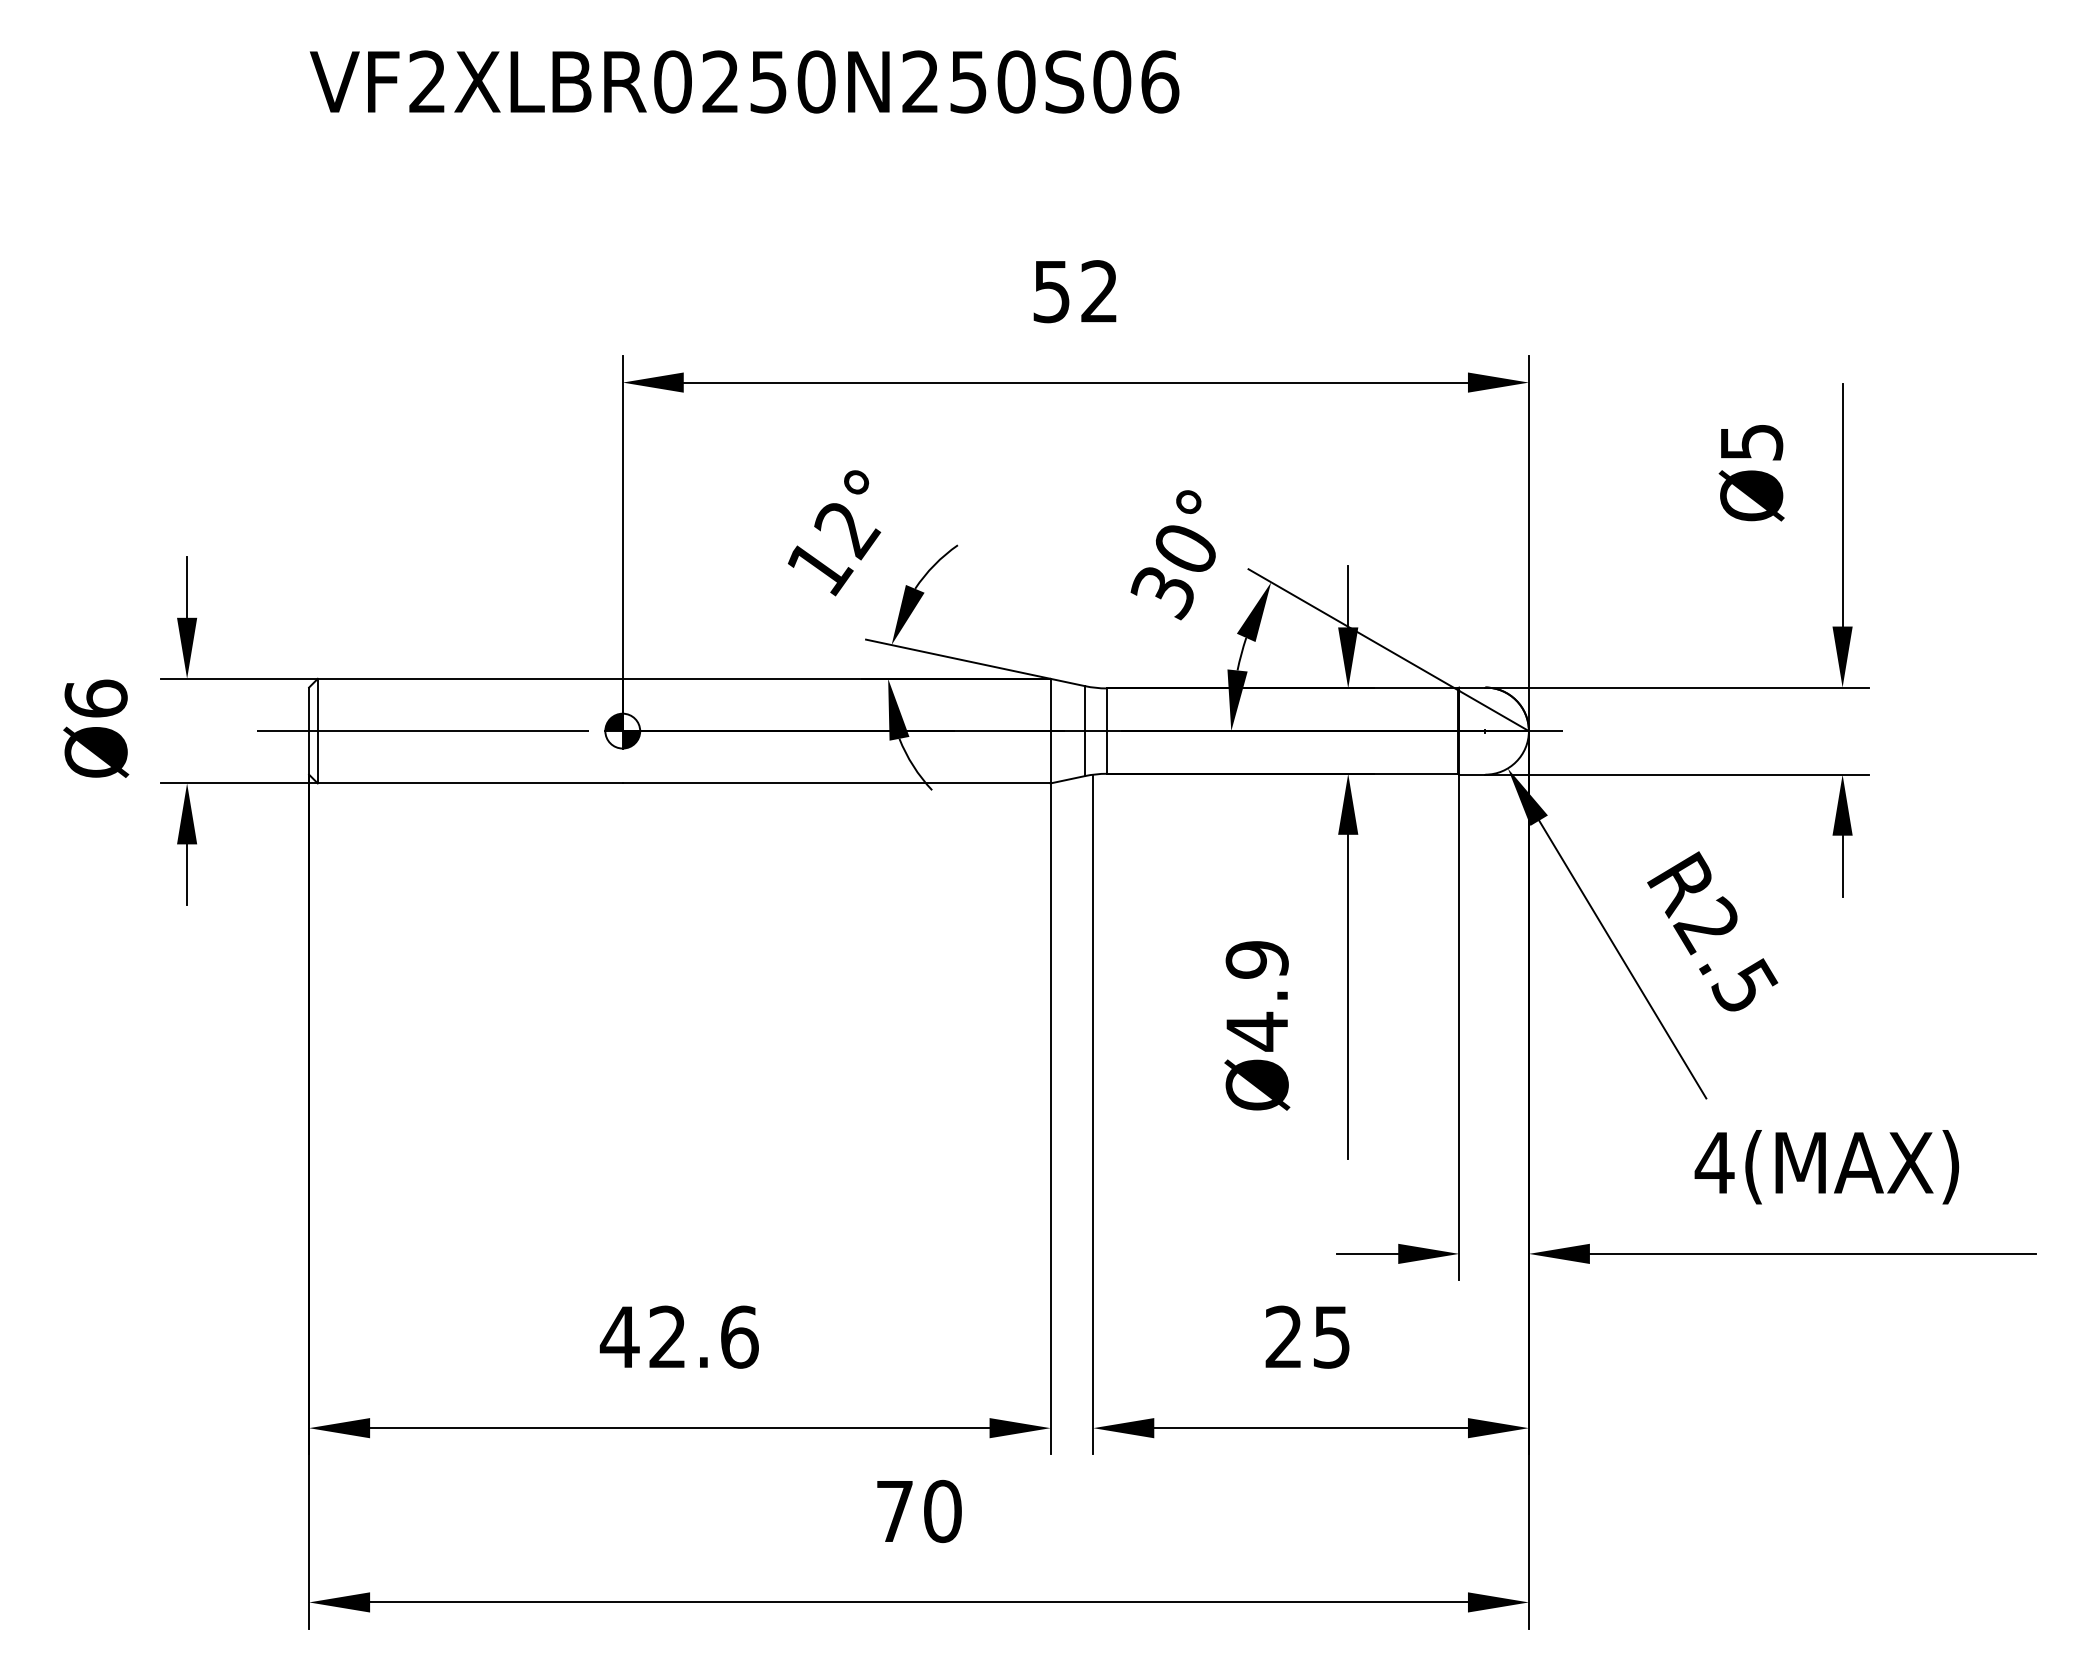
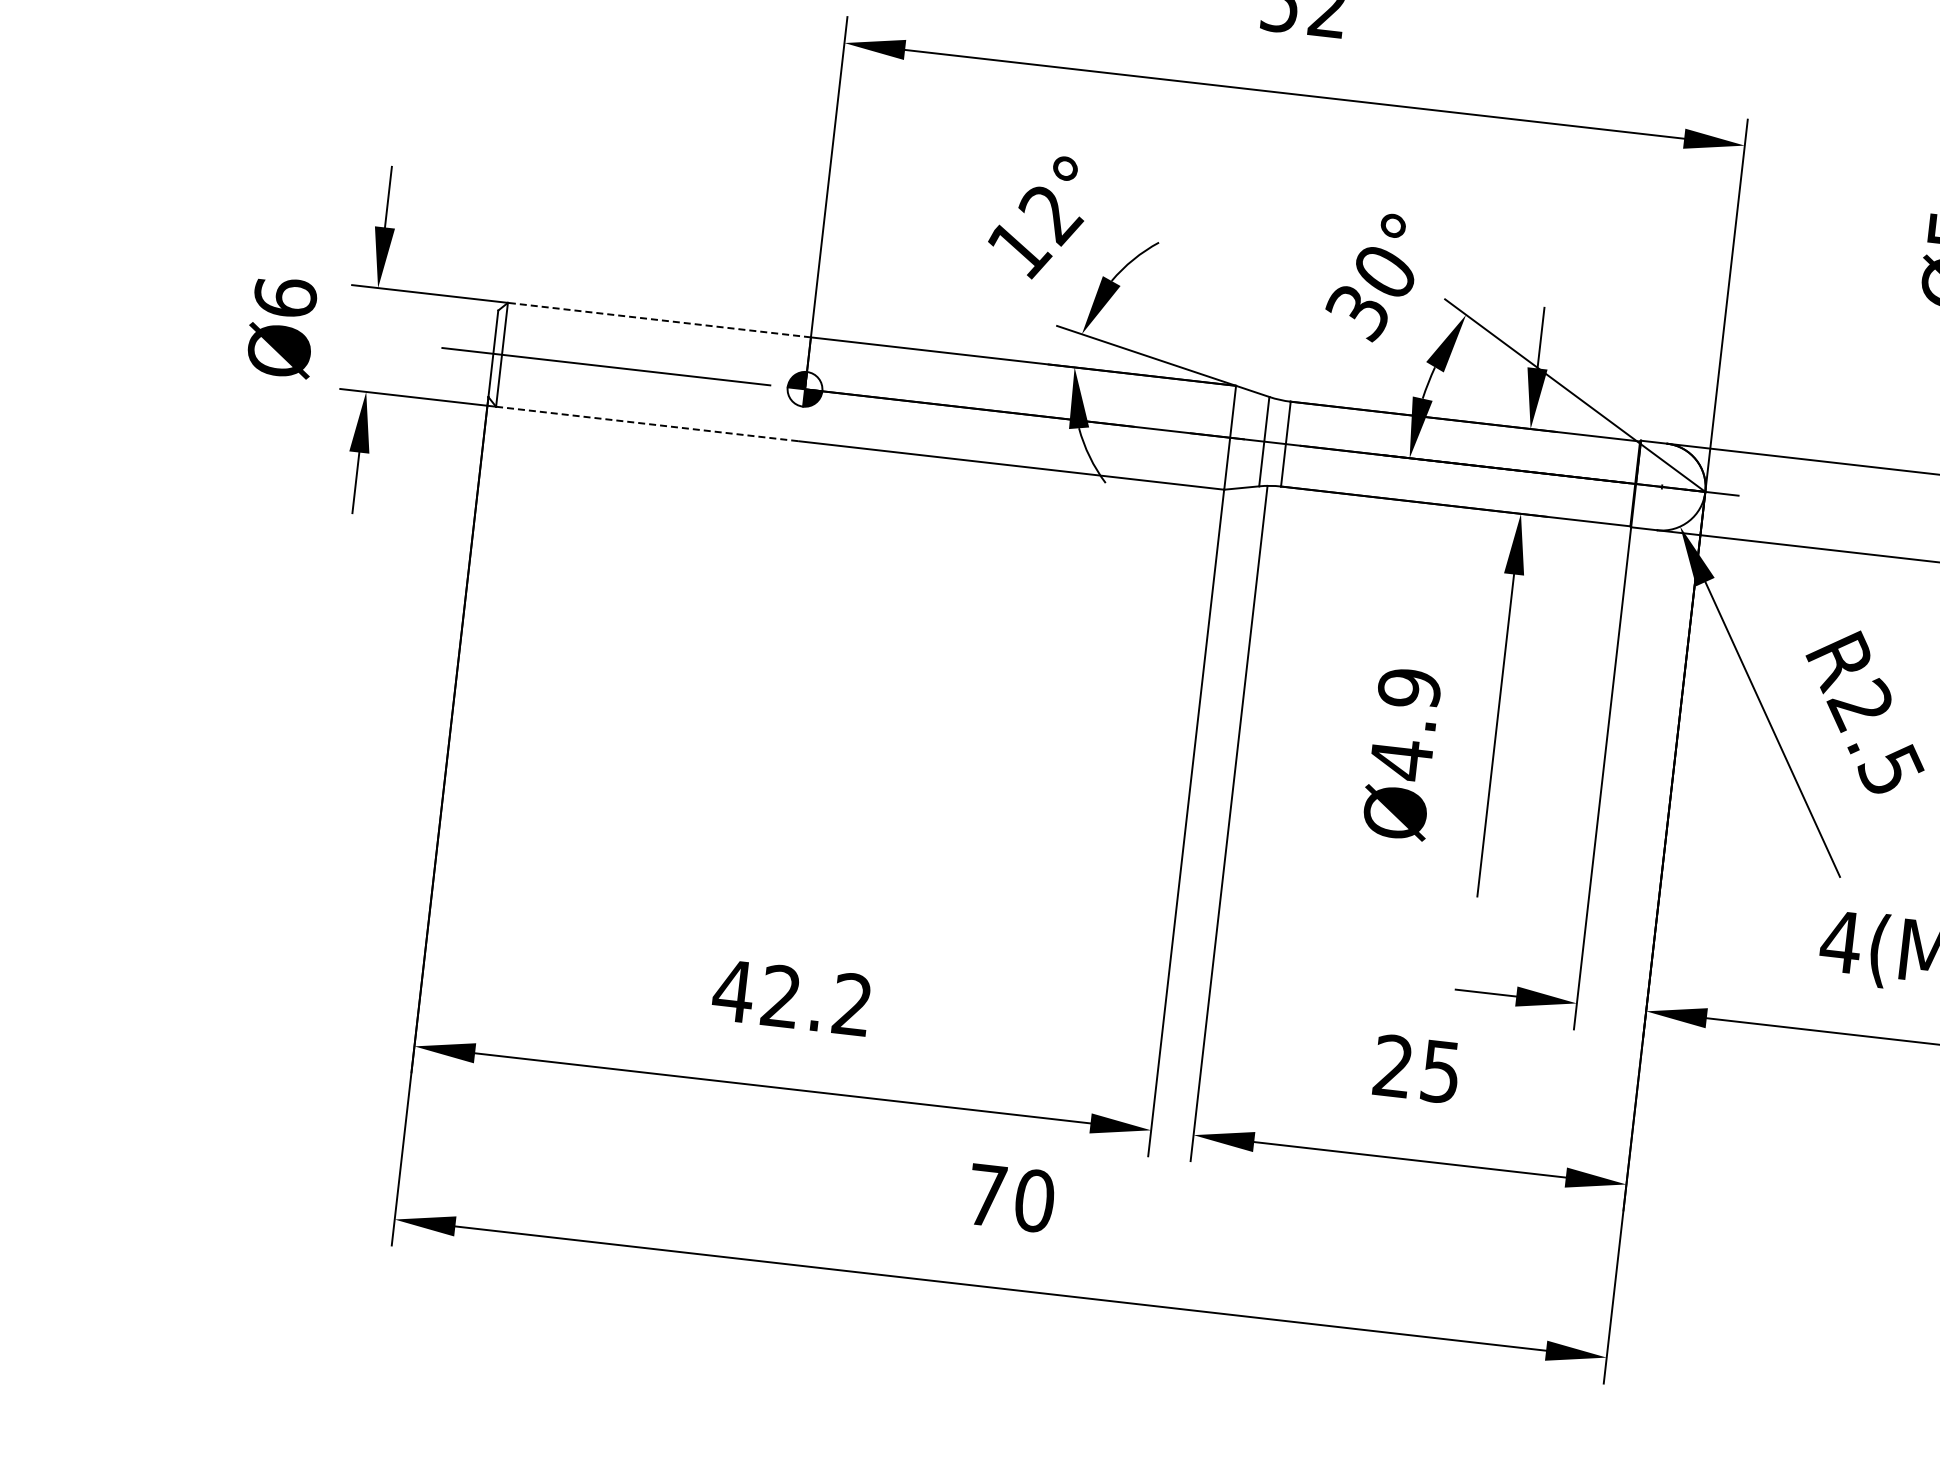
line: (469, 678) -> (658, 319), solid -> dashed
line: (470, 783) -> (647, 424), solid -> dashed
text: (739, 1336) -> (852, 1004), 42.6 -> 42.2

